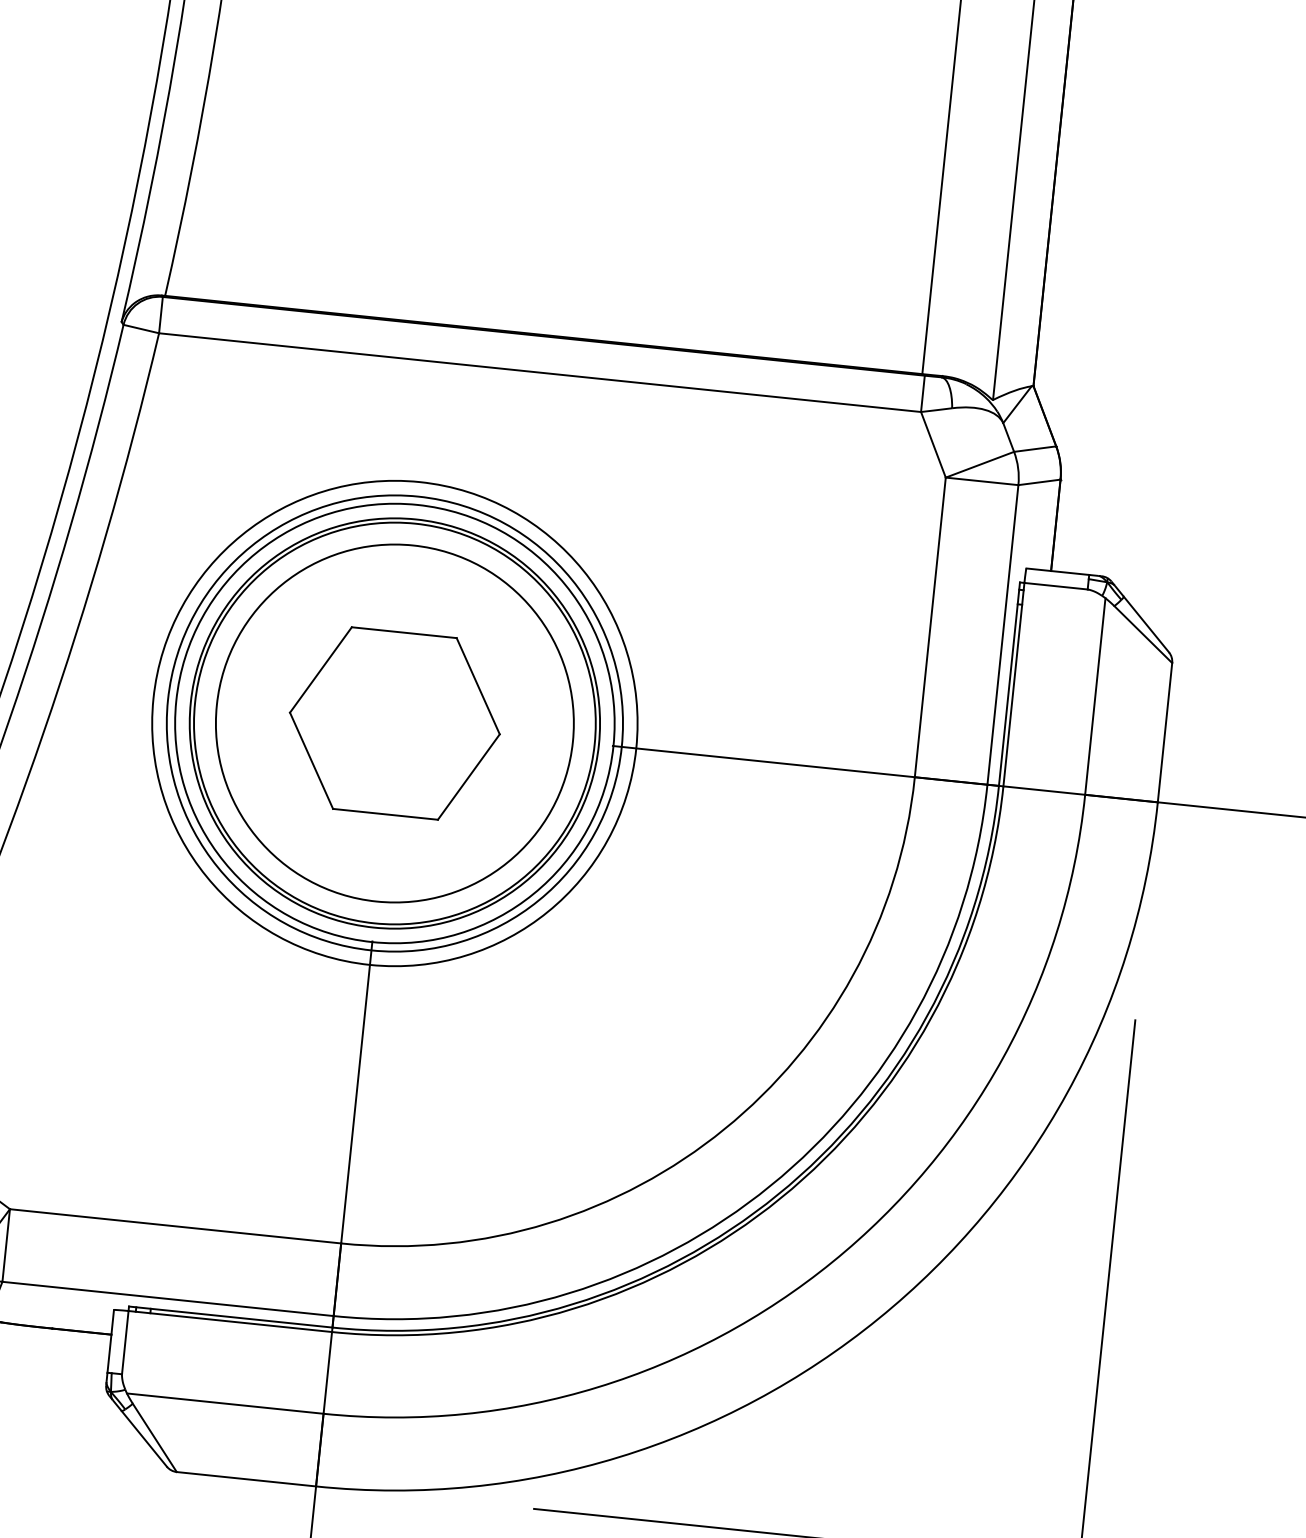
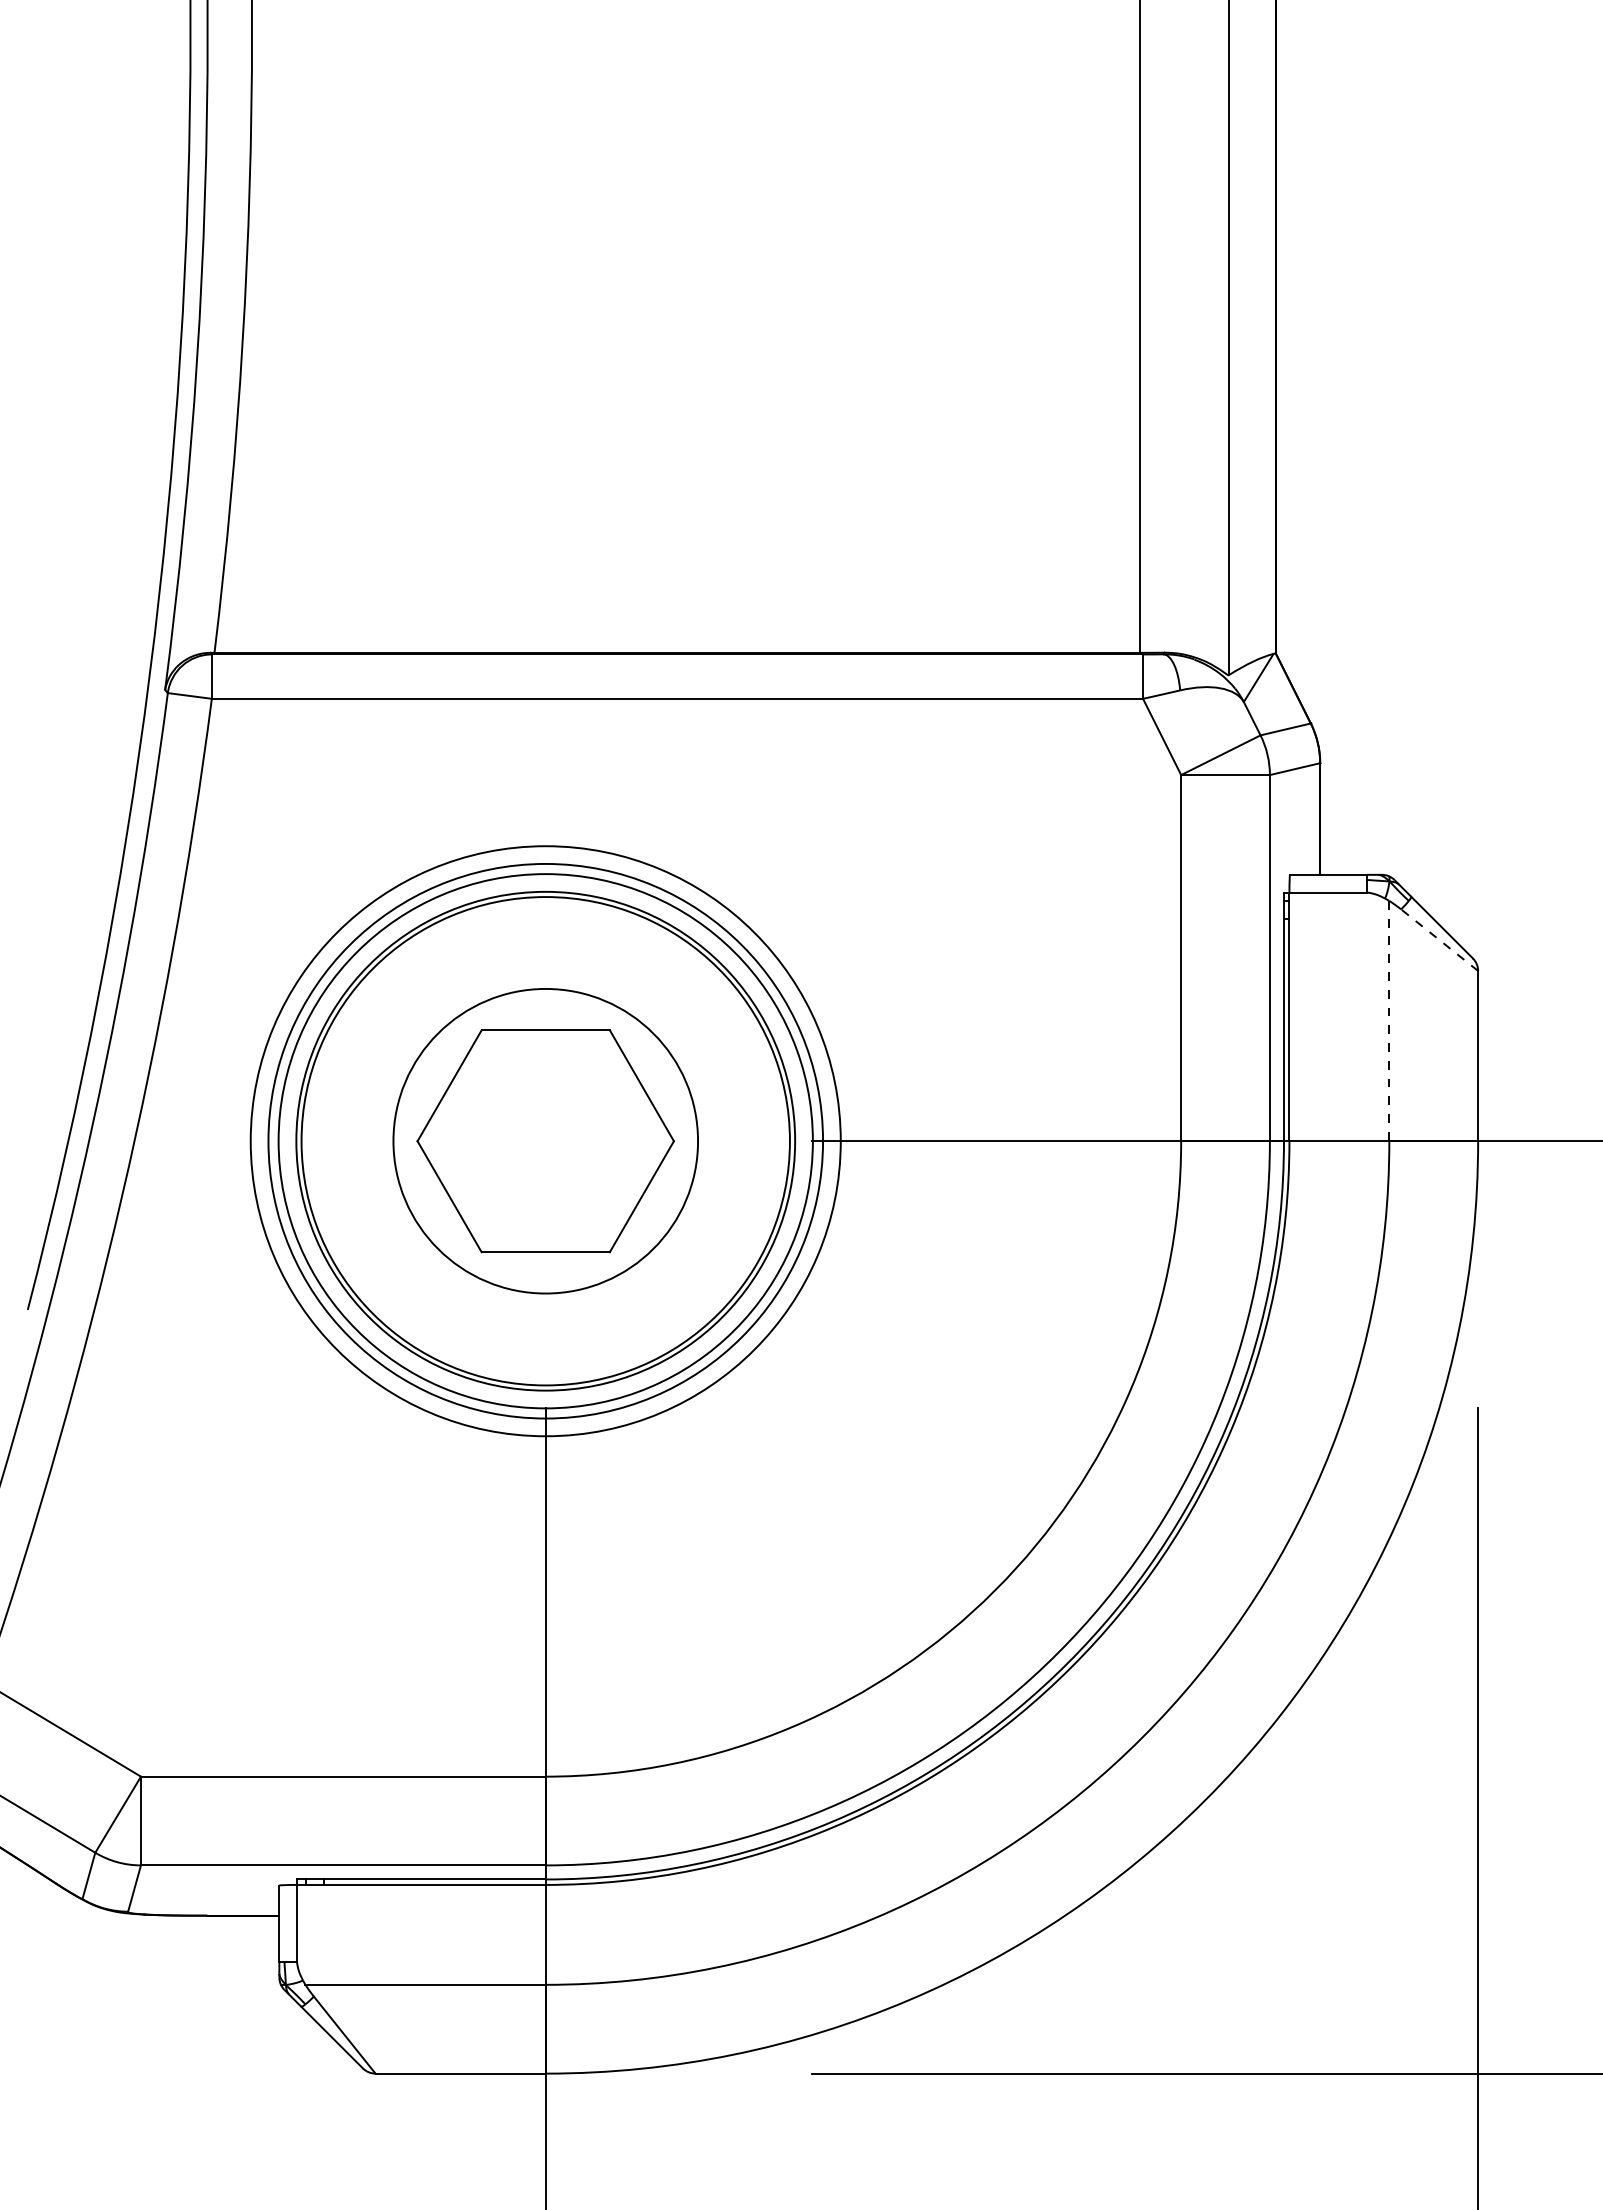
line: (1143, 634) -> (1439, 939), solid -> dashed
line: (1095, 696) -> (1389, 1021), solid -> dashed
circle: (394, 722) -> (545, 1140), size x0.7

